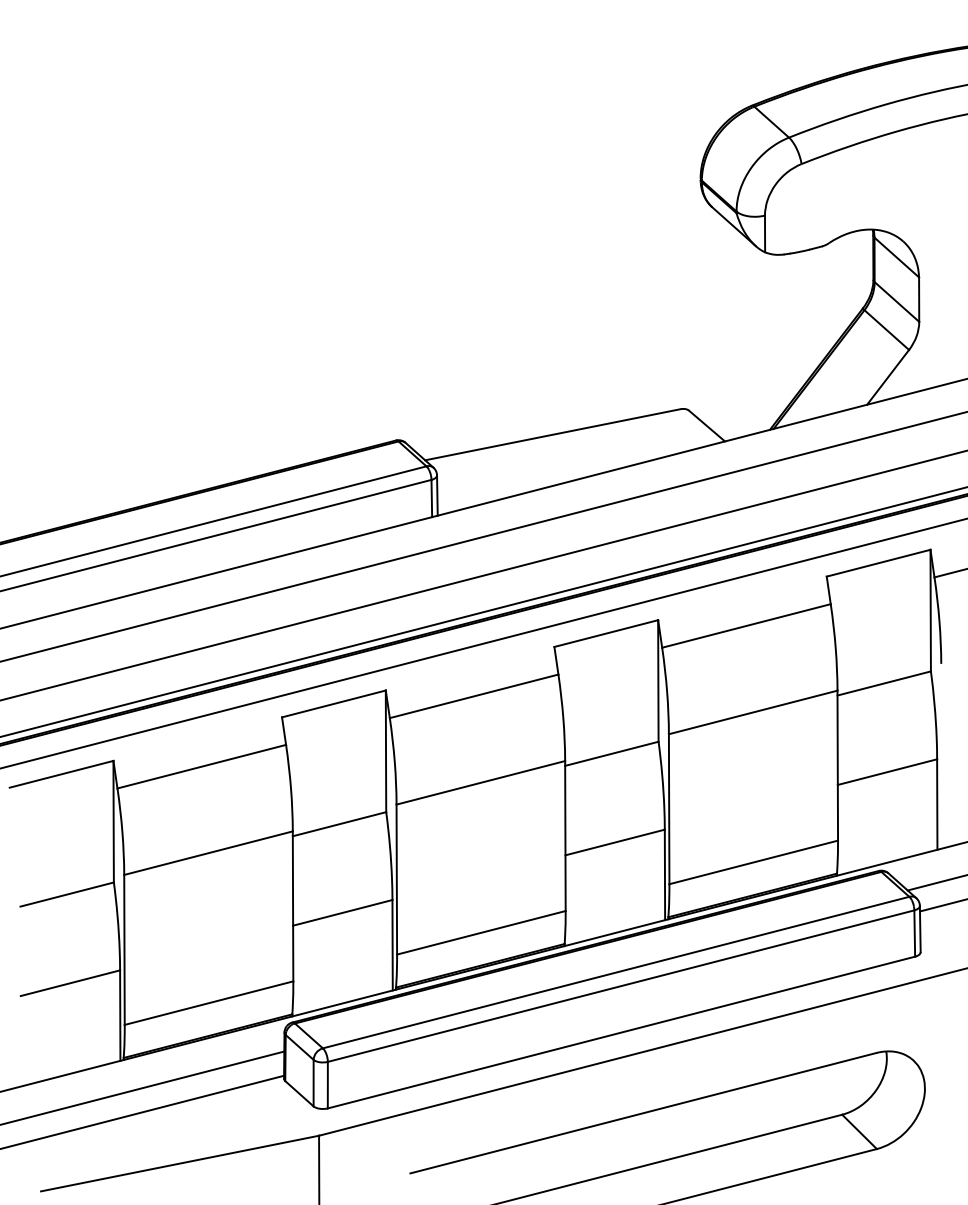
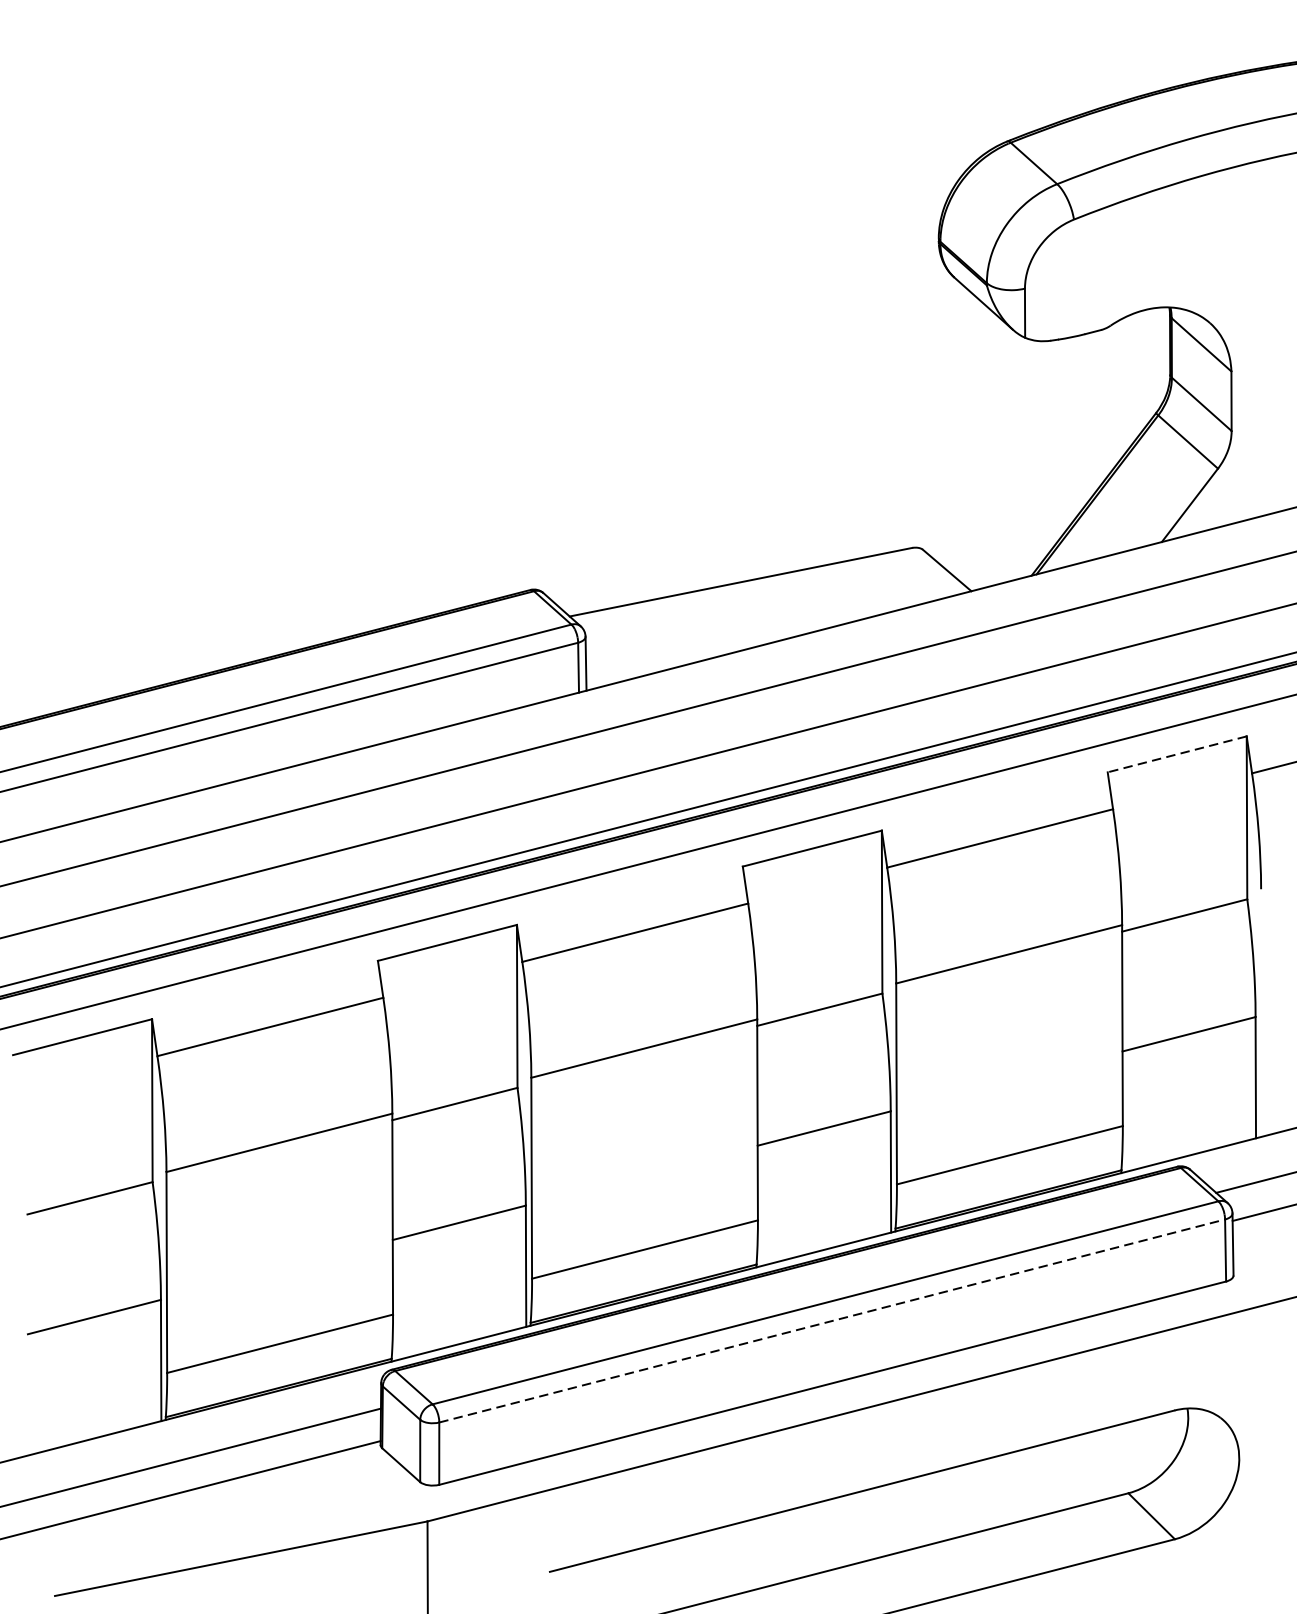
line: (878, 563) -> (1177, 754), solid -> dashed
line: (621, 986) -> (832, 1321), solid -> dashed

